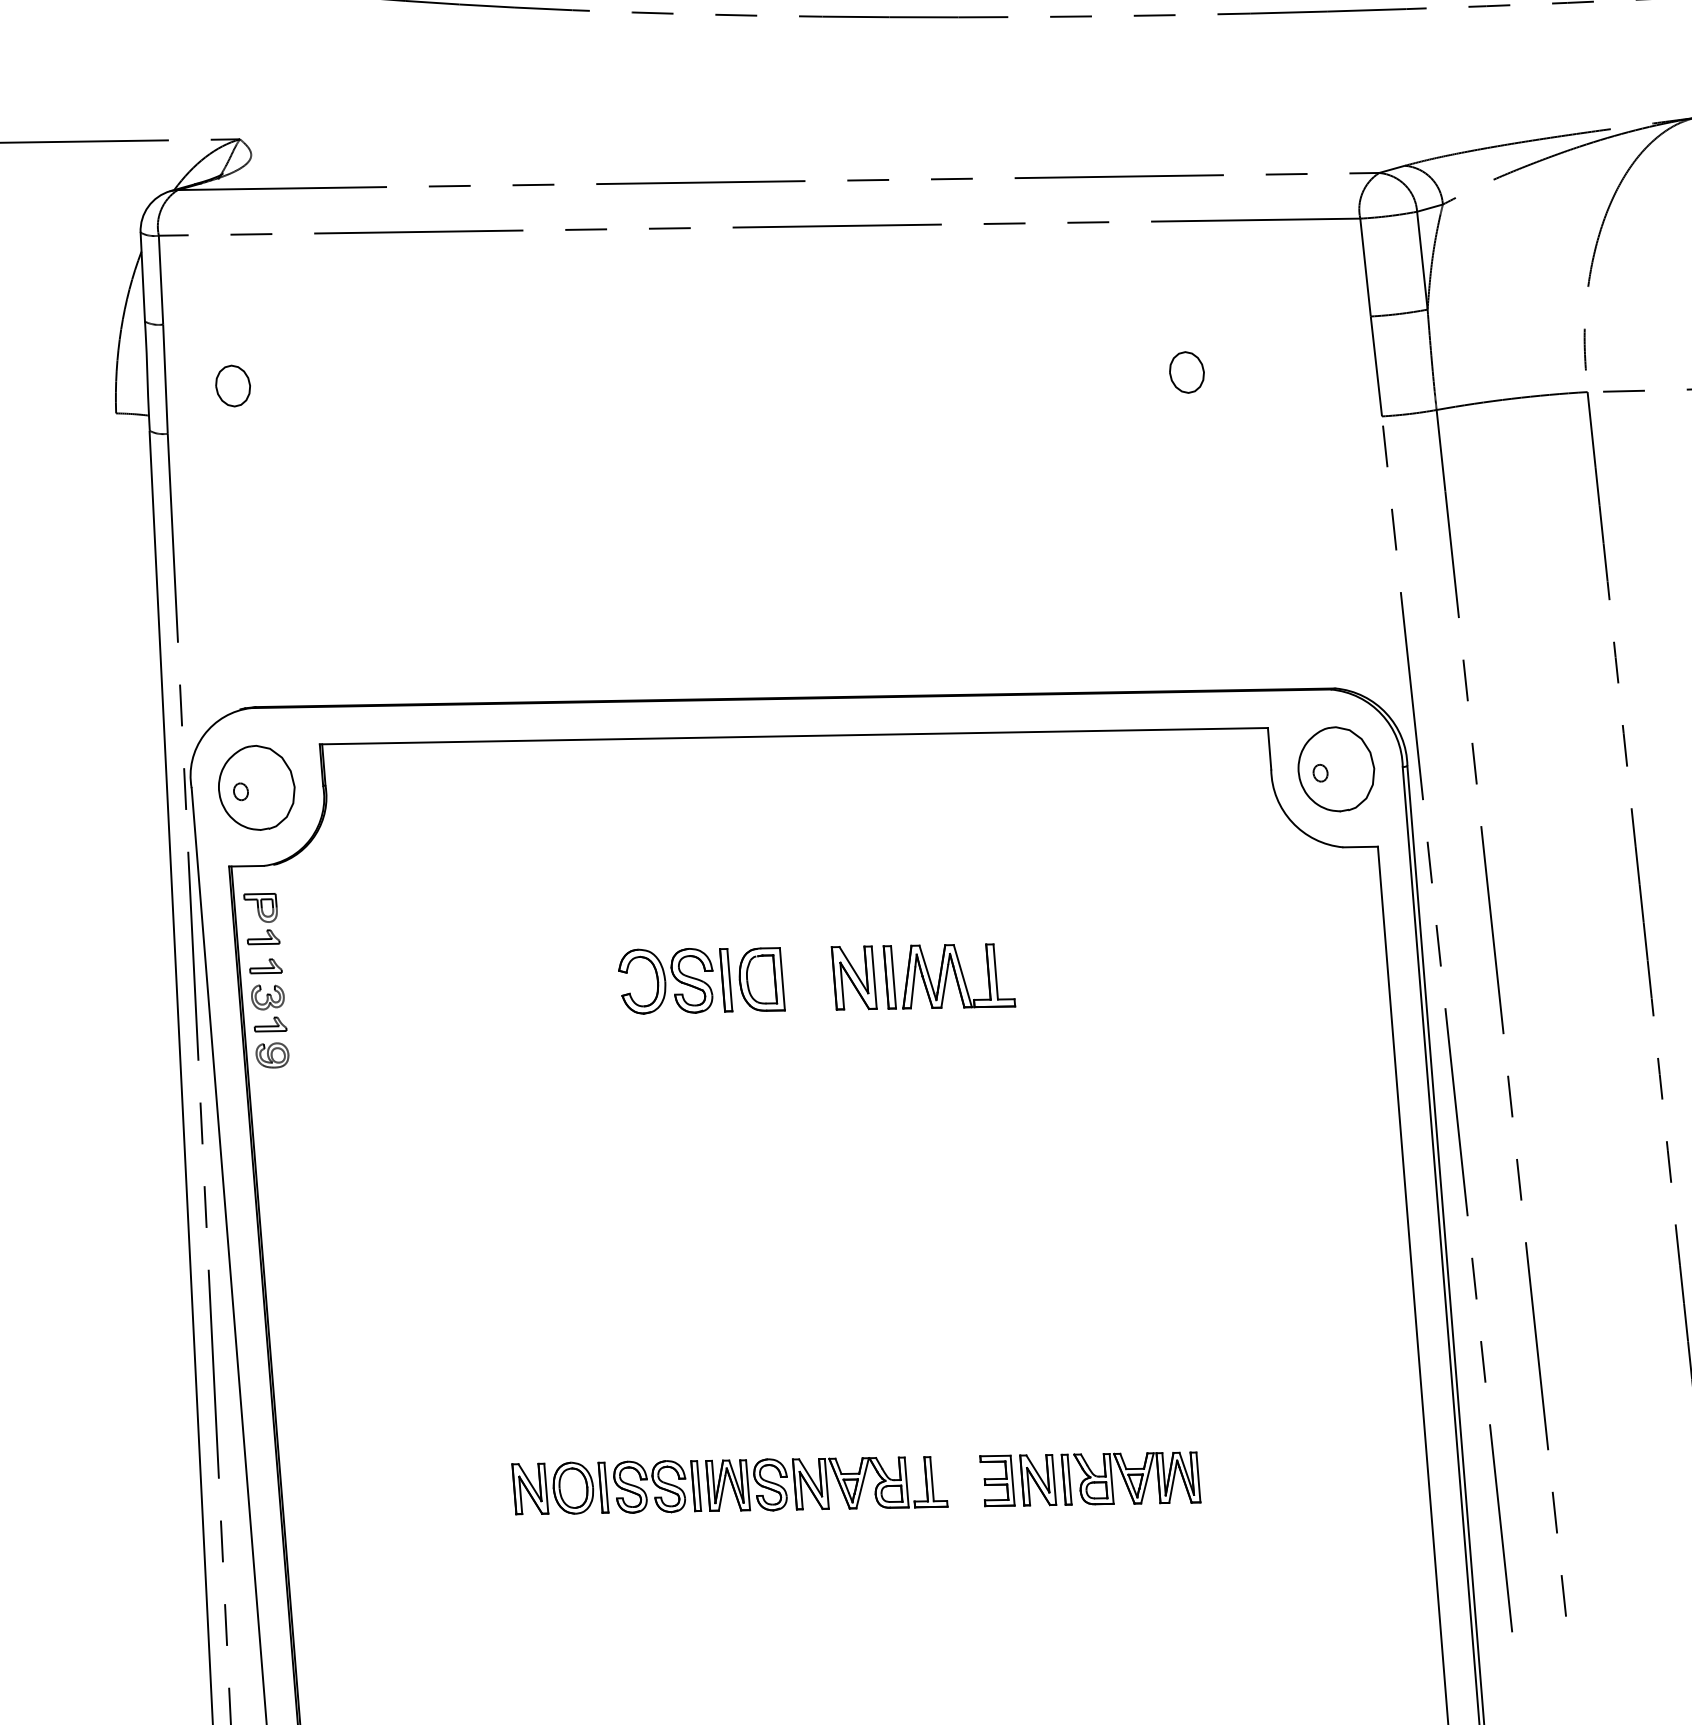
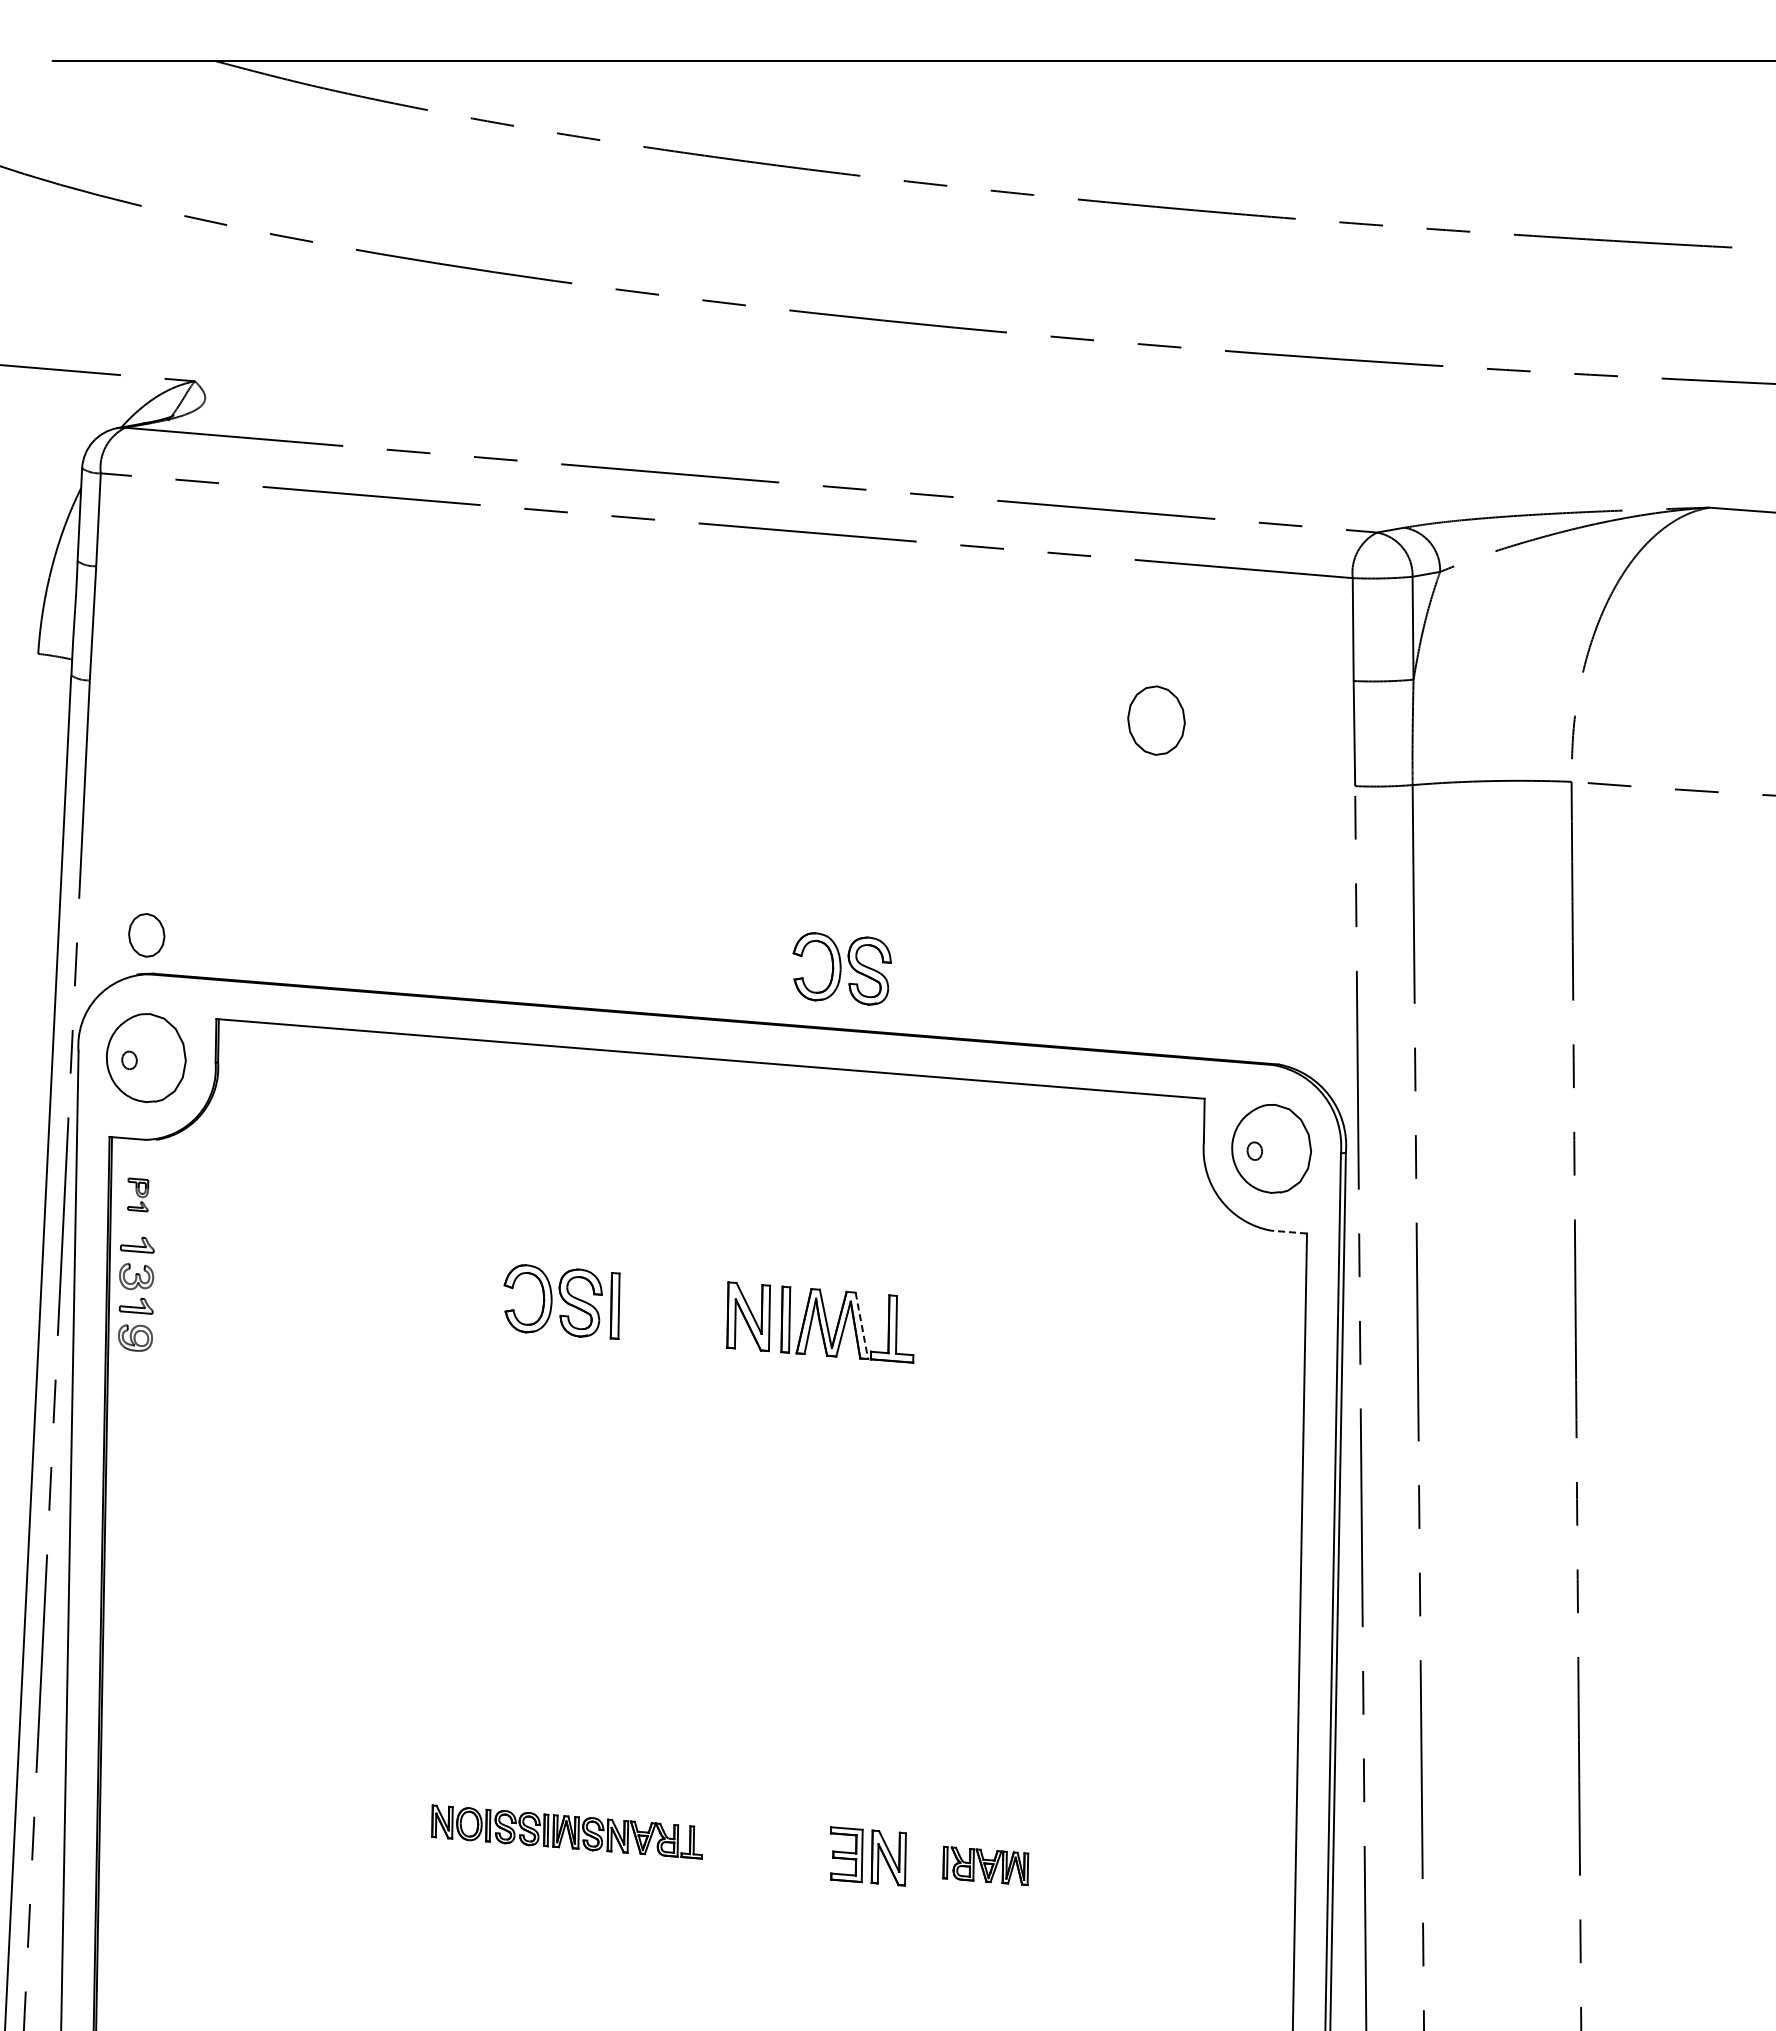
part: (1186, 372) -> (1156, 720), size x1.6
part: (232, 386) -> (146, 935), moved
part: (910, 637) -> (841, 968), added
line: (1360, 847) -> (1288, 1232), solid -> dashed
part: (261, 918) -> (137, 1194), size x0.6
line: (962, 975) -> (861, 1325), solid -> dashed
part: (761, 980) -> (651, 1309), removed
part: (1130, 1478) -> (985, 1865), size x0.6
part: (728, 1484) -> (566, 1831), size x0.6

